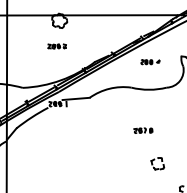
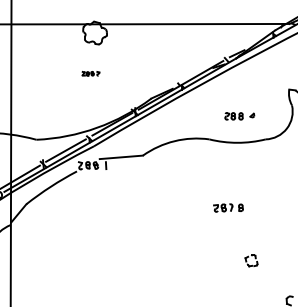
part: (56, 46) -> (90, 73), size x0.6
part: (150, 62) -> (239, 116), moved
part: (157, 163) -> (250, 260), size x0.6

